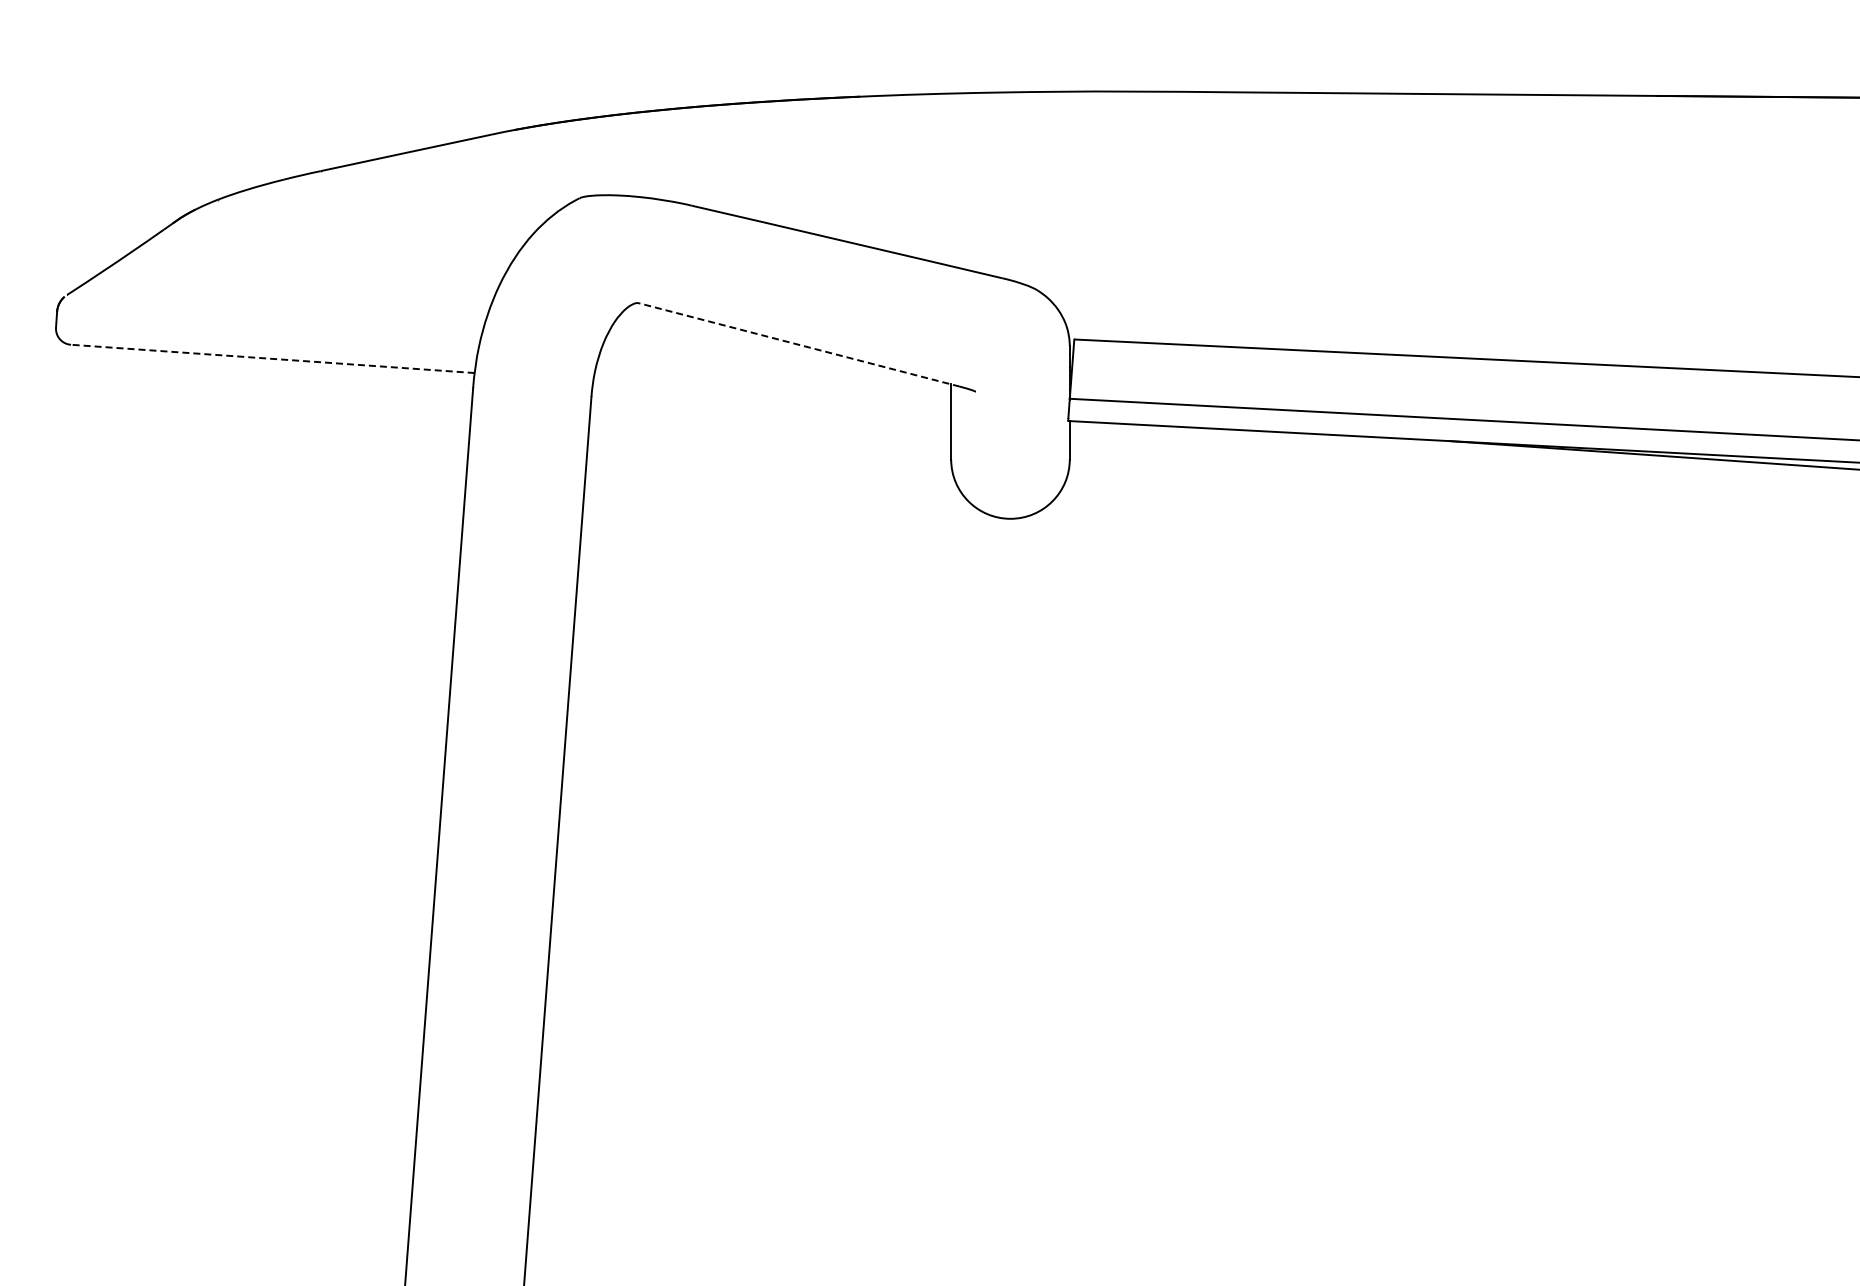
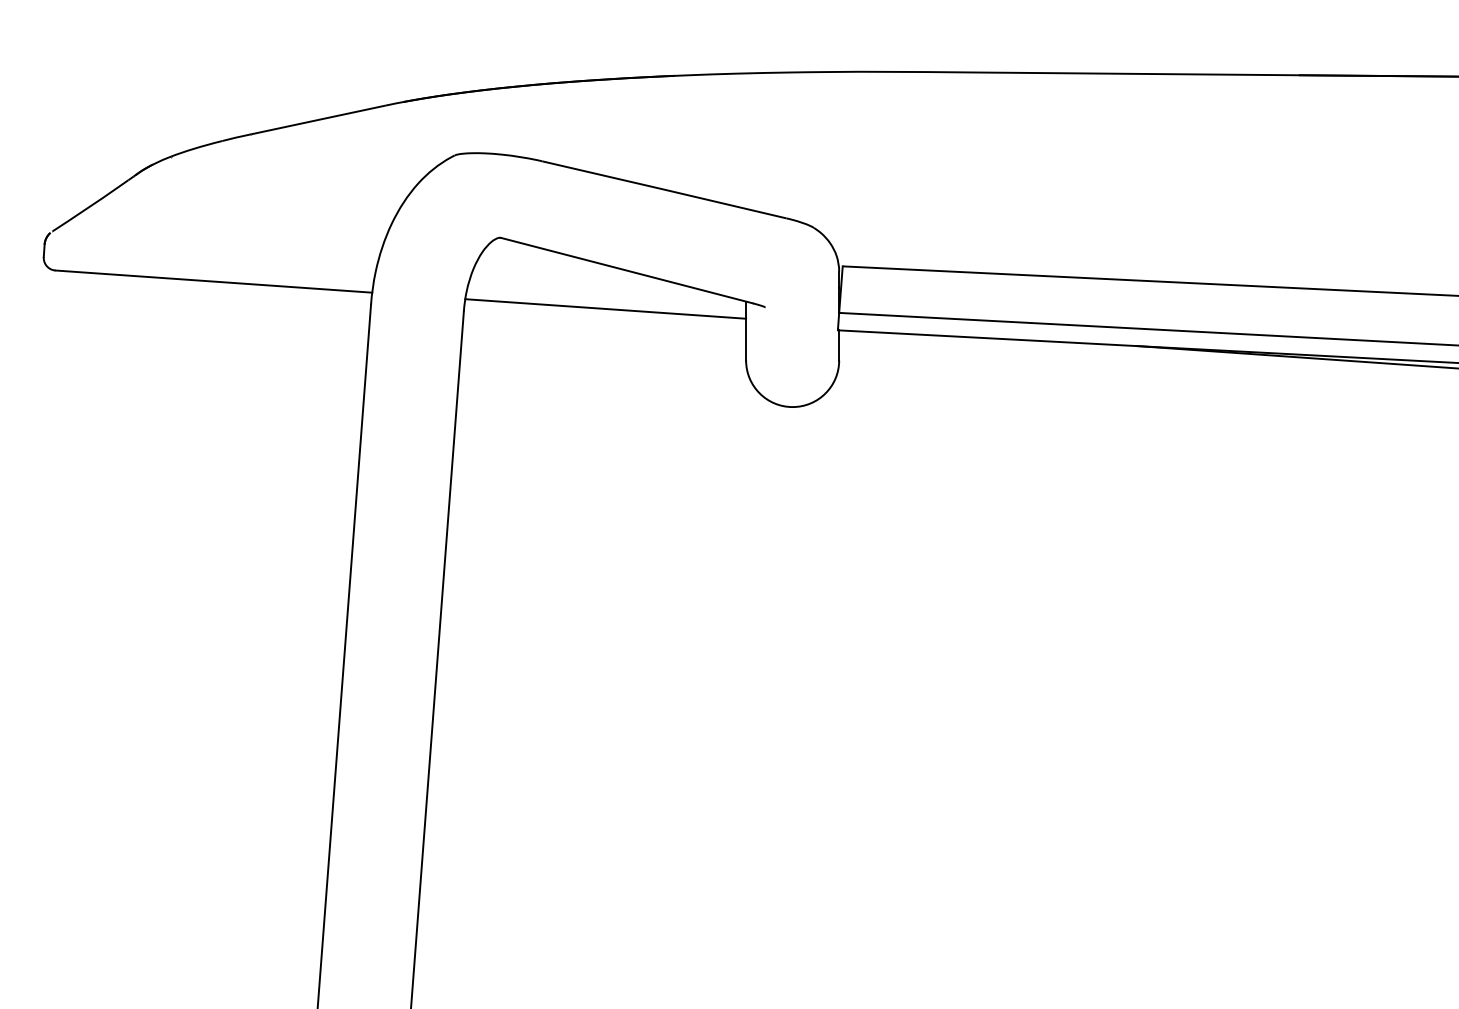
line: (799, 344) -> (627, 270), dashed -> solid
line: (272, 358) -> (213, 281), dashed -> solid
line: (772, 393) -> (605, 308), added

